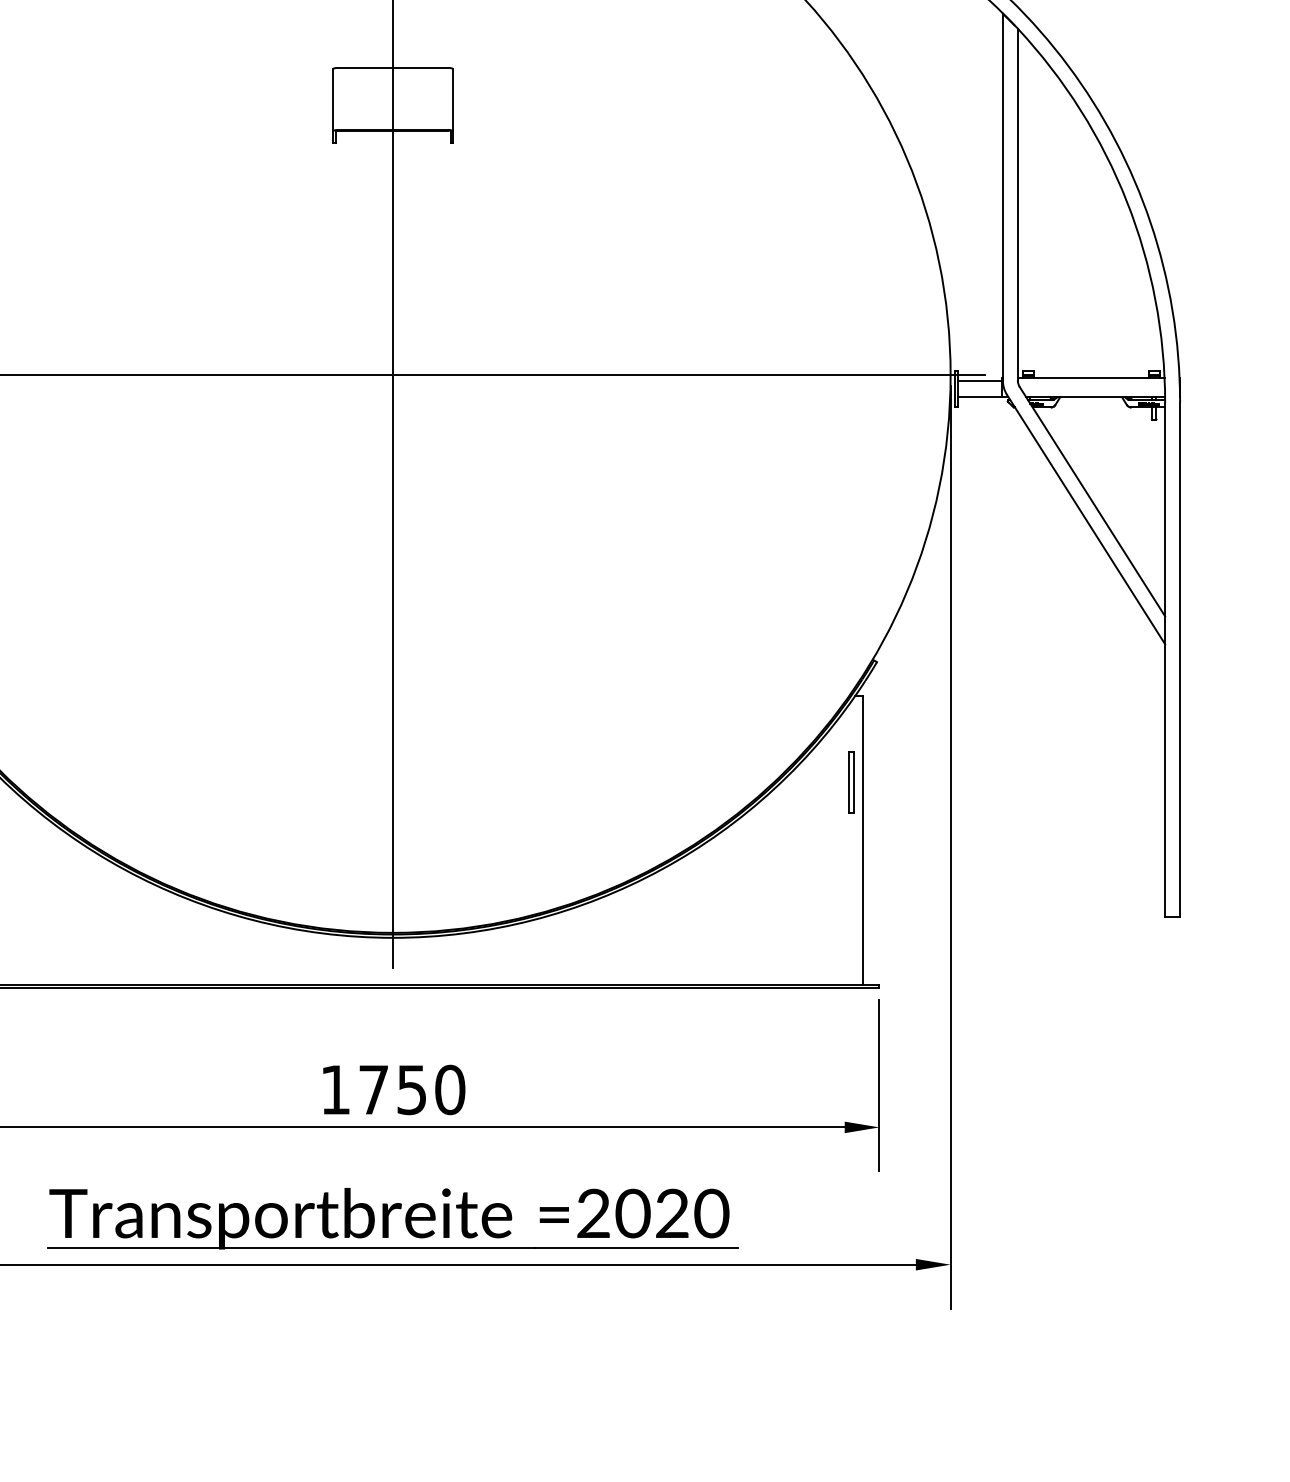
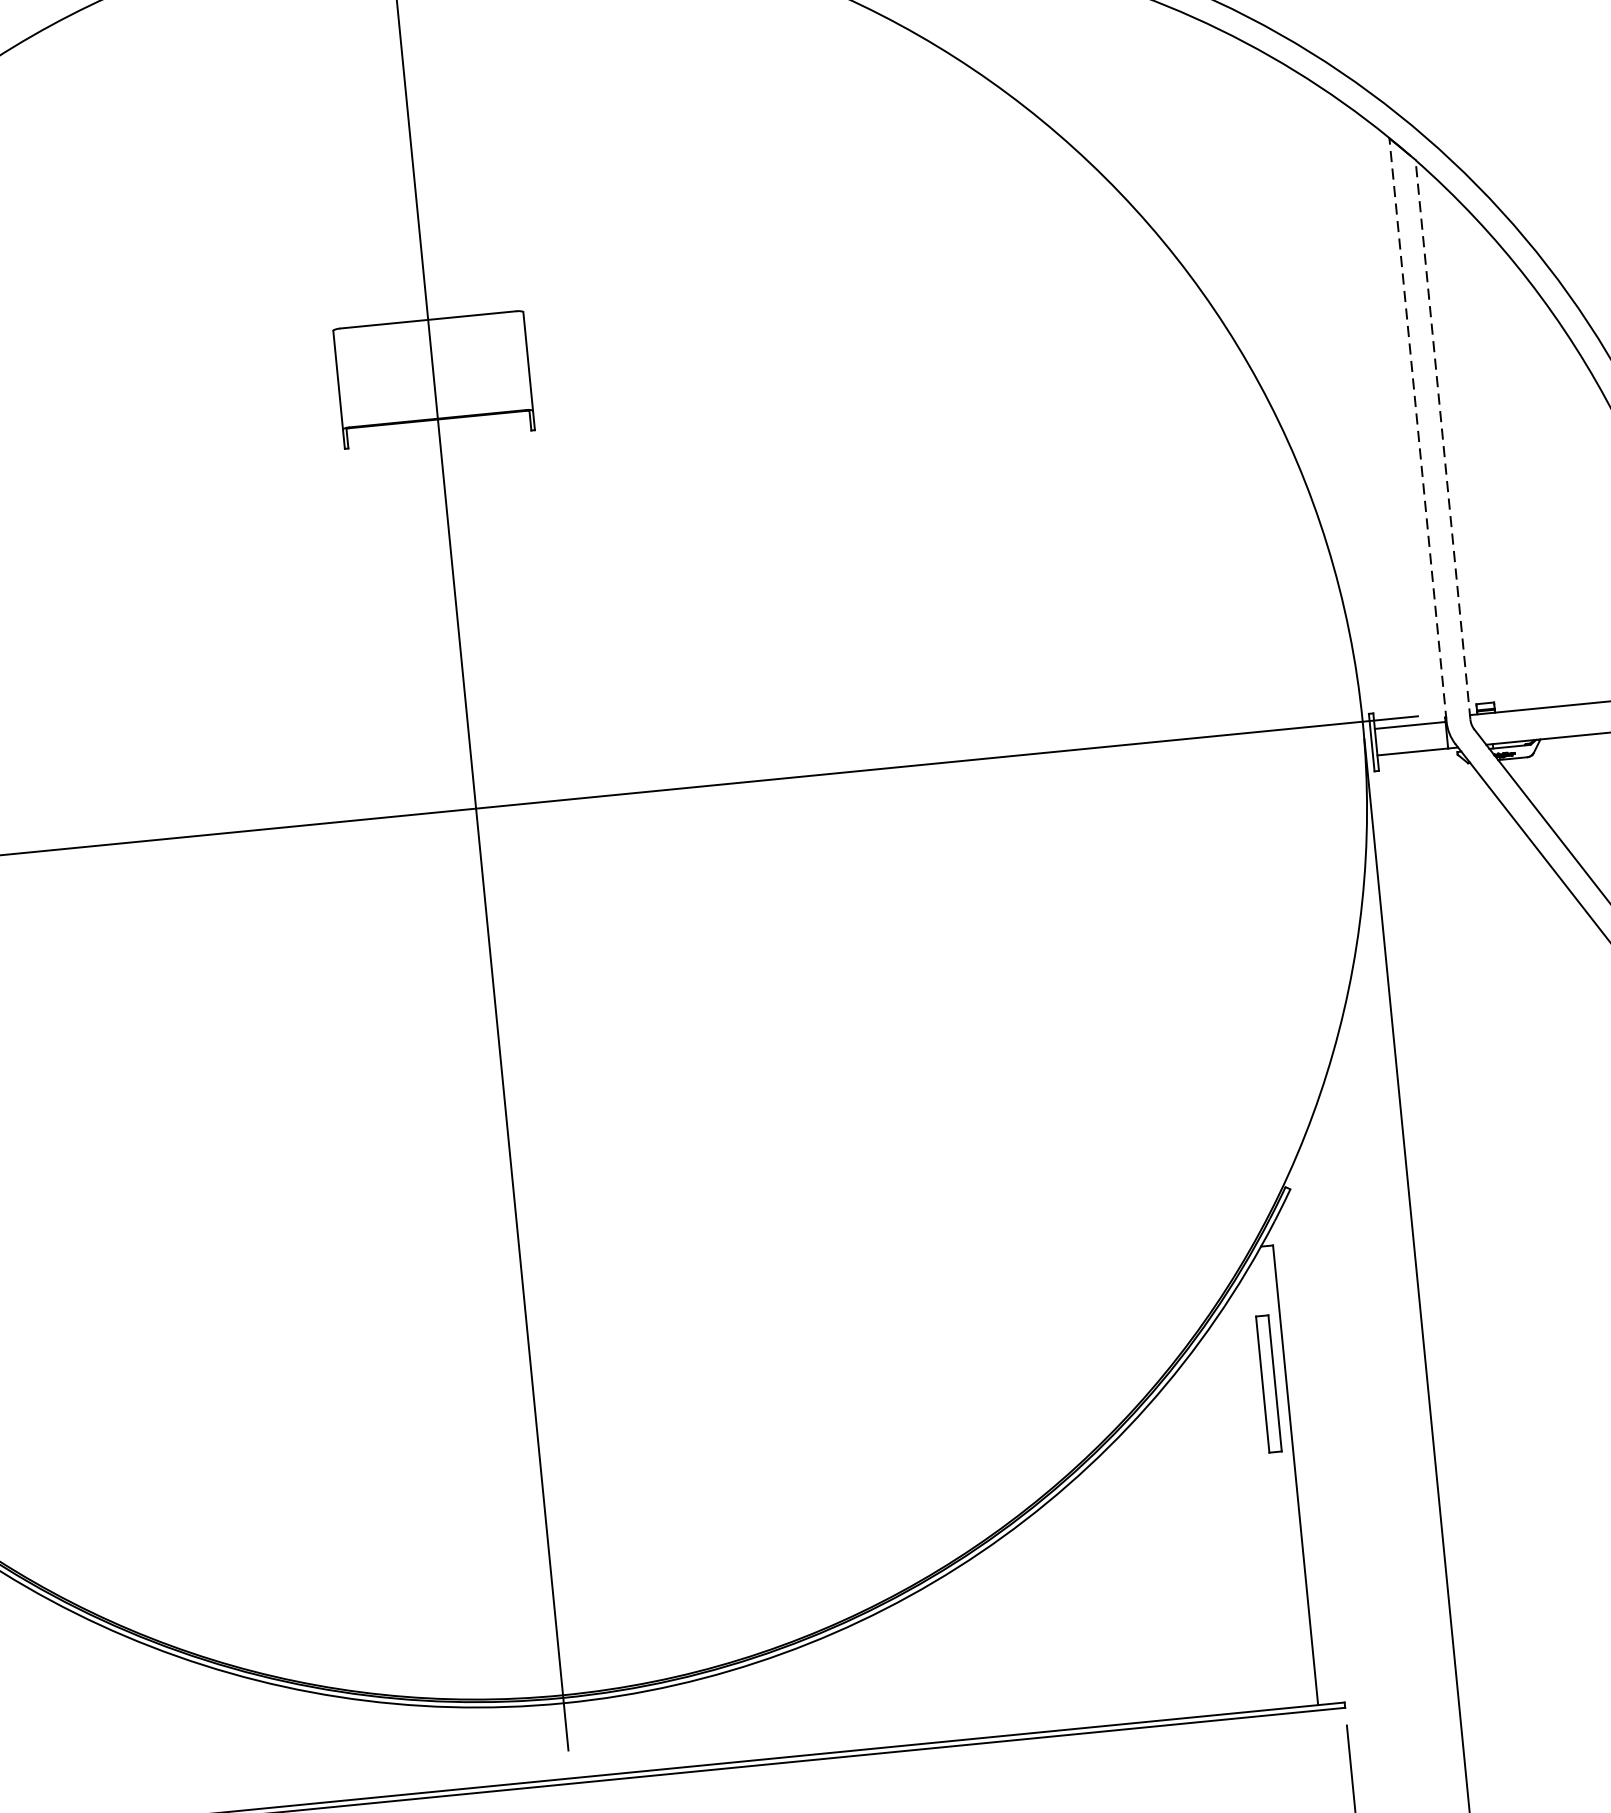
line: (1002, 196) -> (1417, 429), solid -> dashed
line: (1017, 204) -> (1442, 439), solid -> dashed
part: (851, 782) -> (1268, 1384), size x1.4

